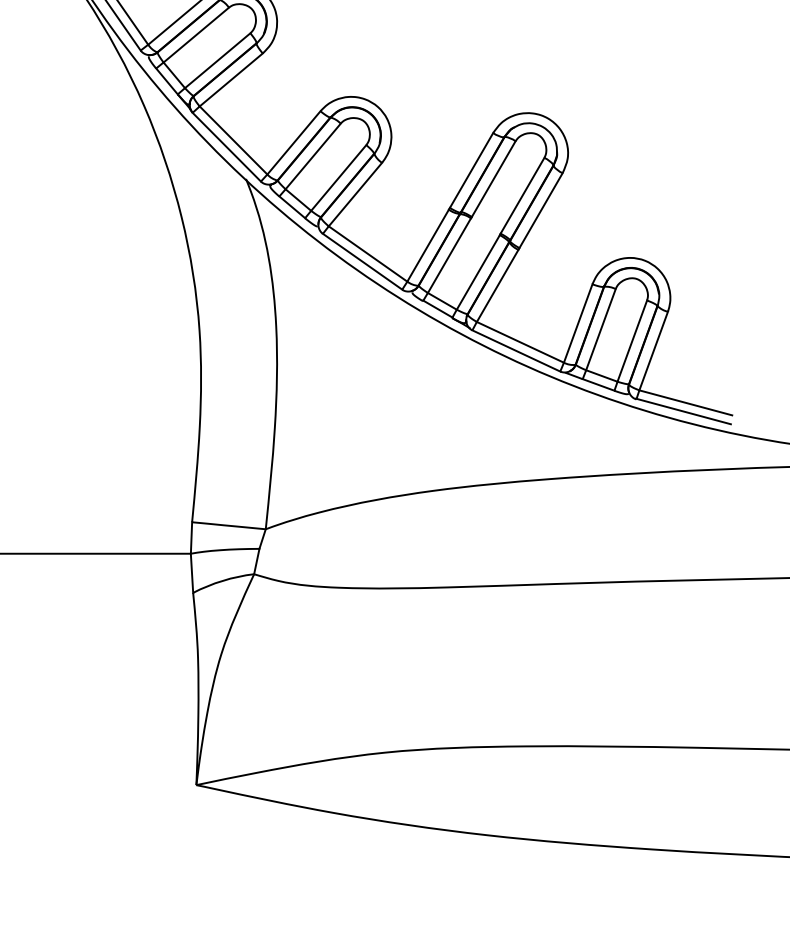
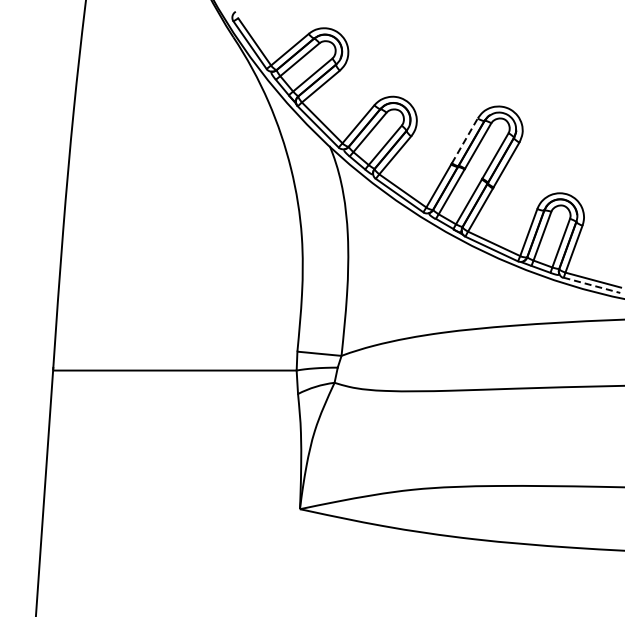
line: (470, 169) -> (464, 140), solid -> dashed
line: (684, 411) -> (592, 285), solid -> dashed

